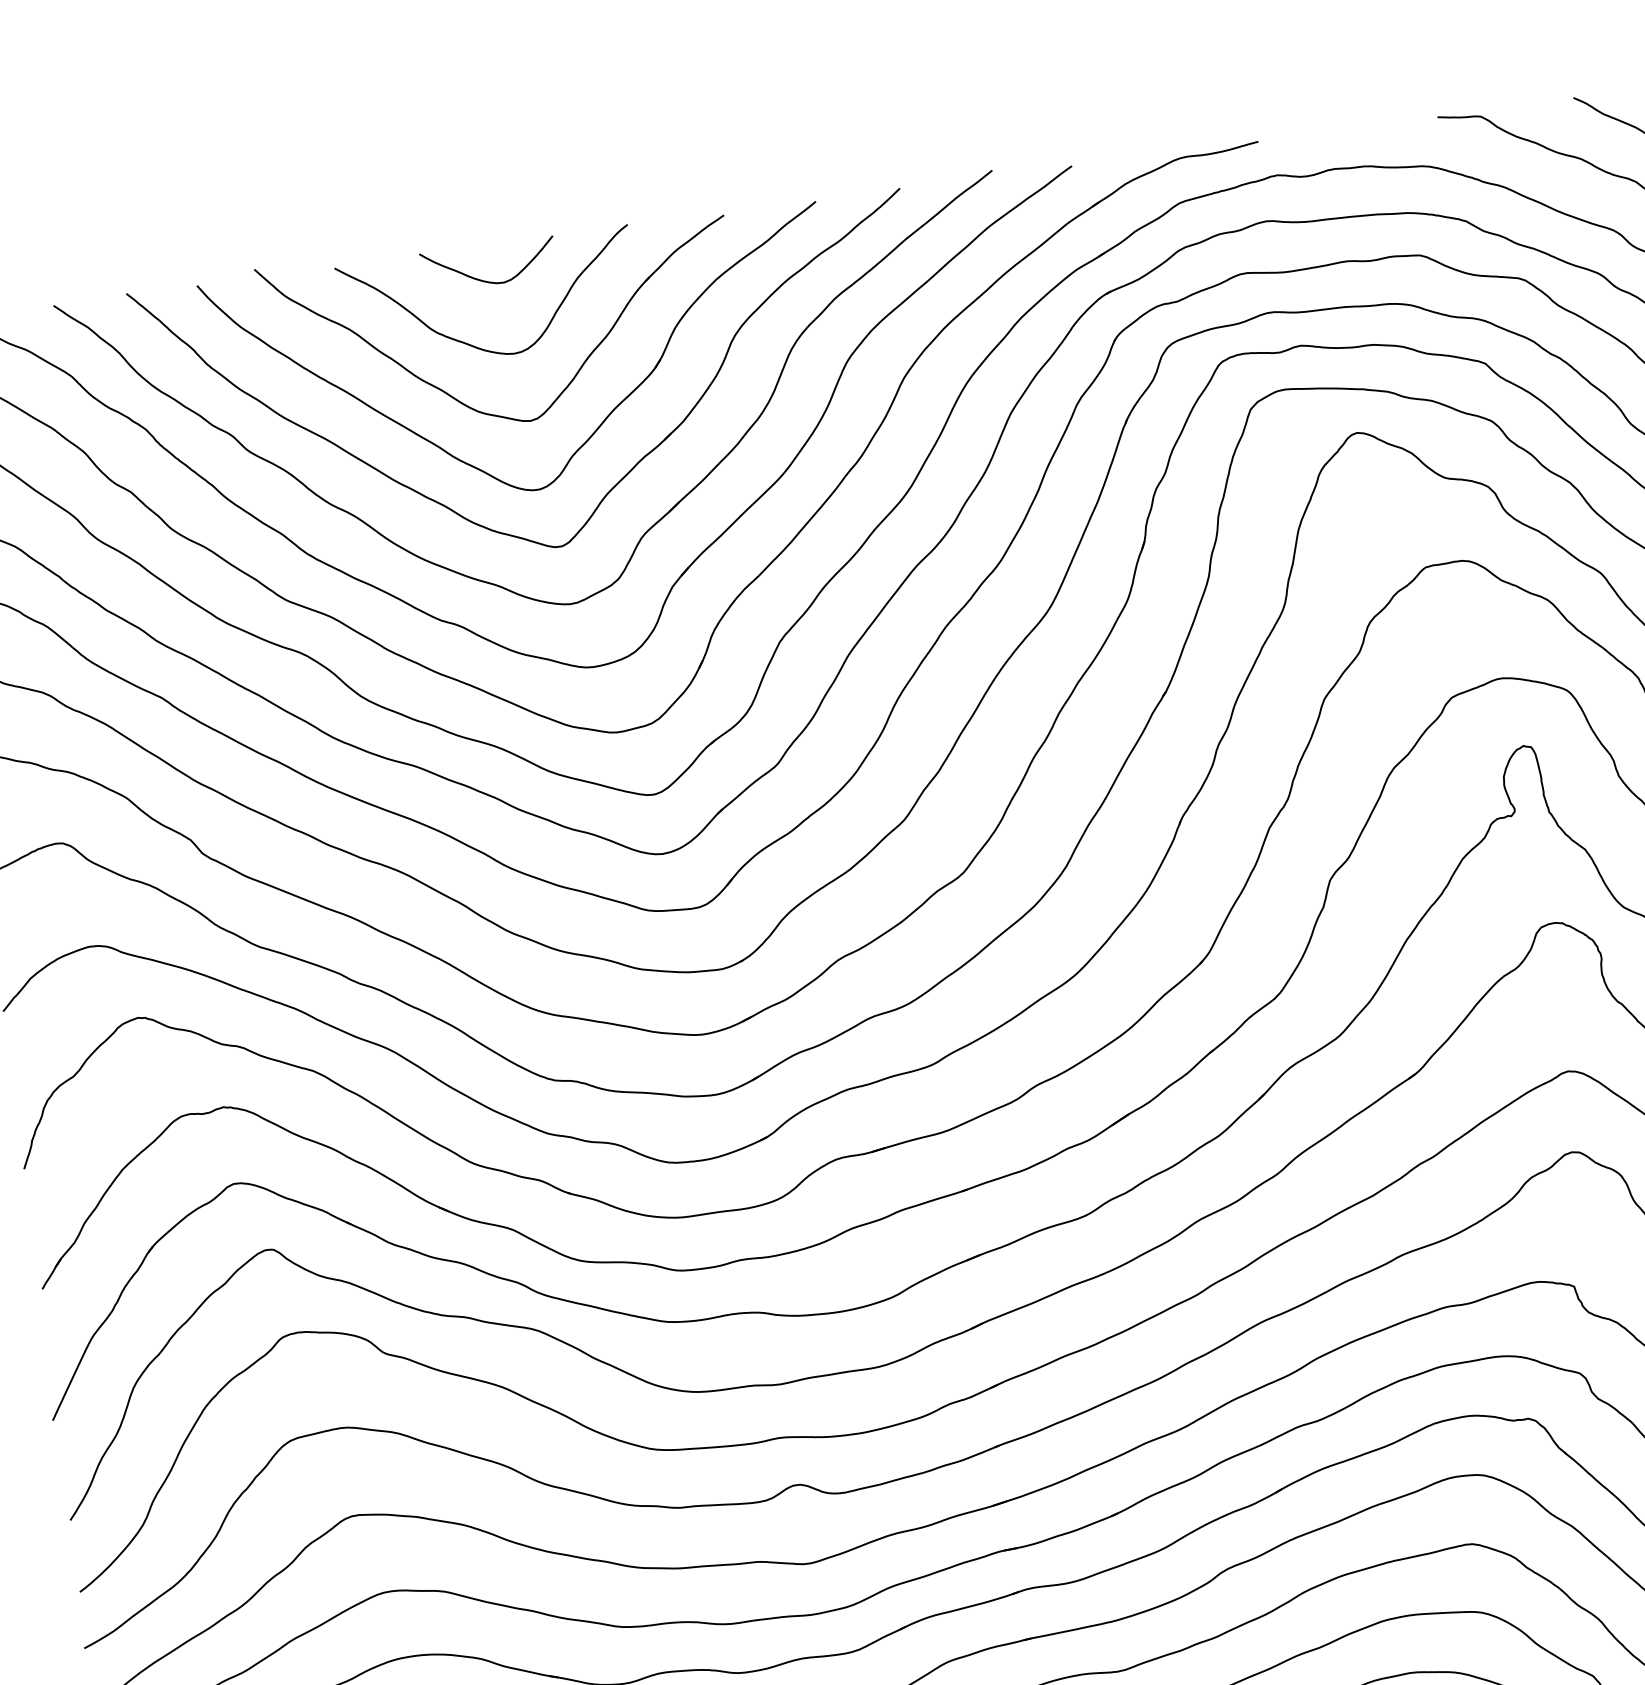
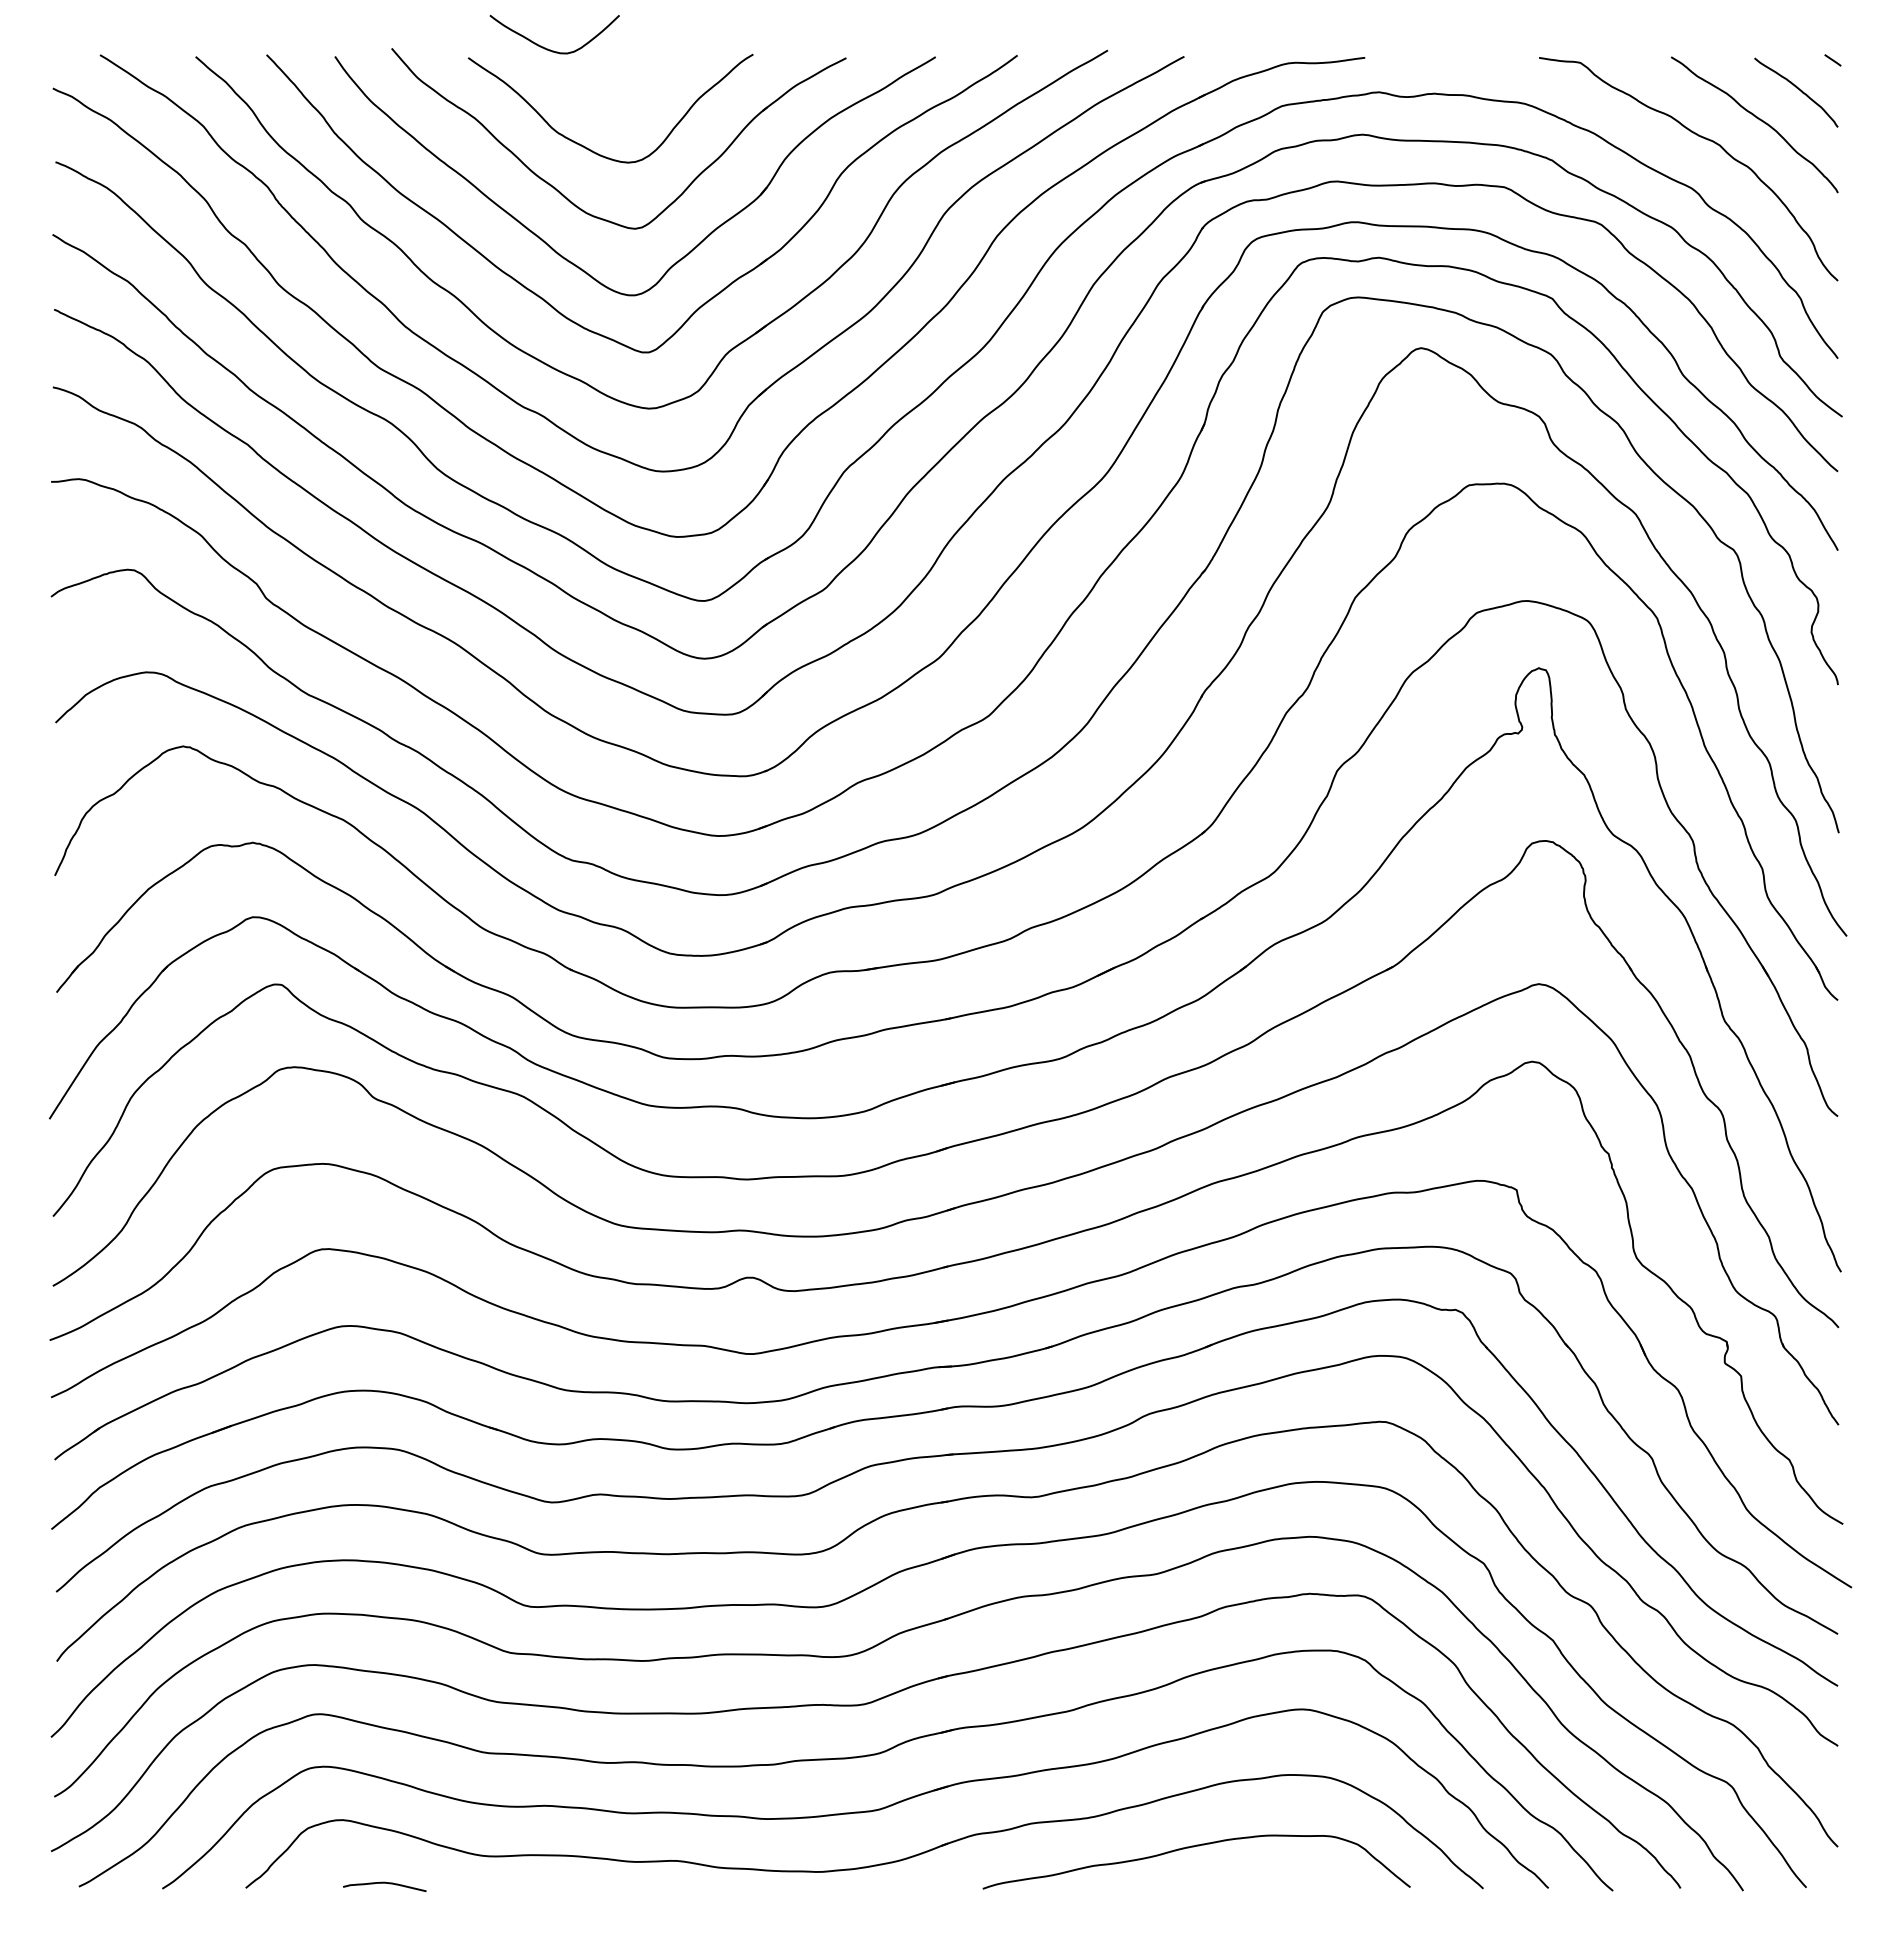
curve: (486, 280) -> (550, 49), moved

